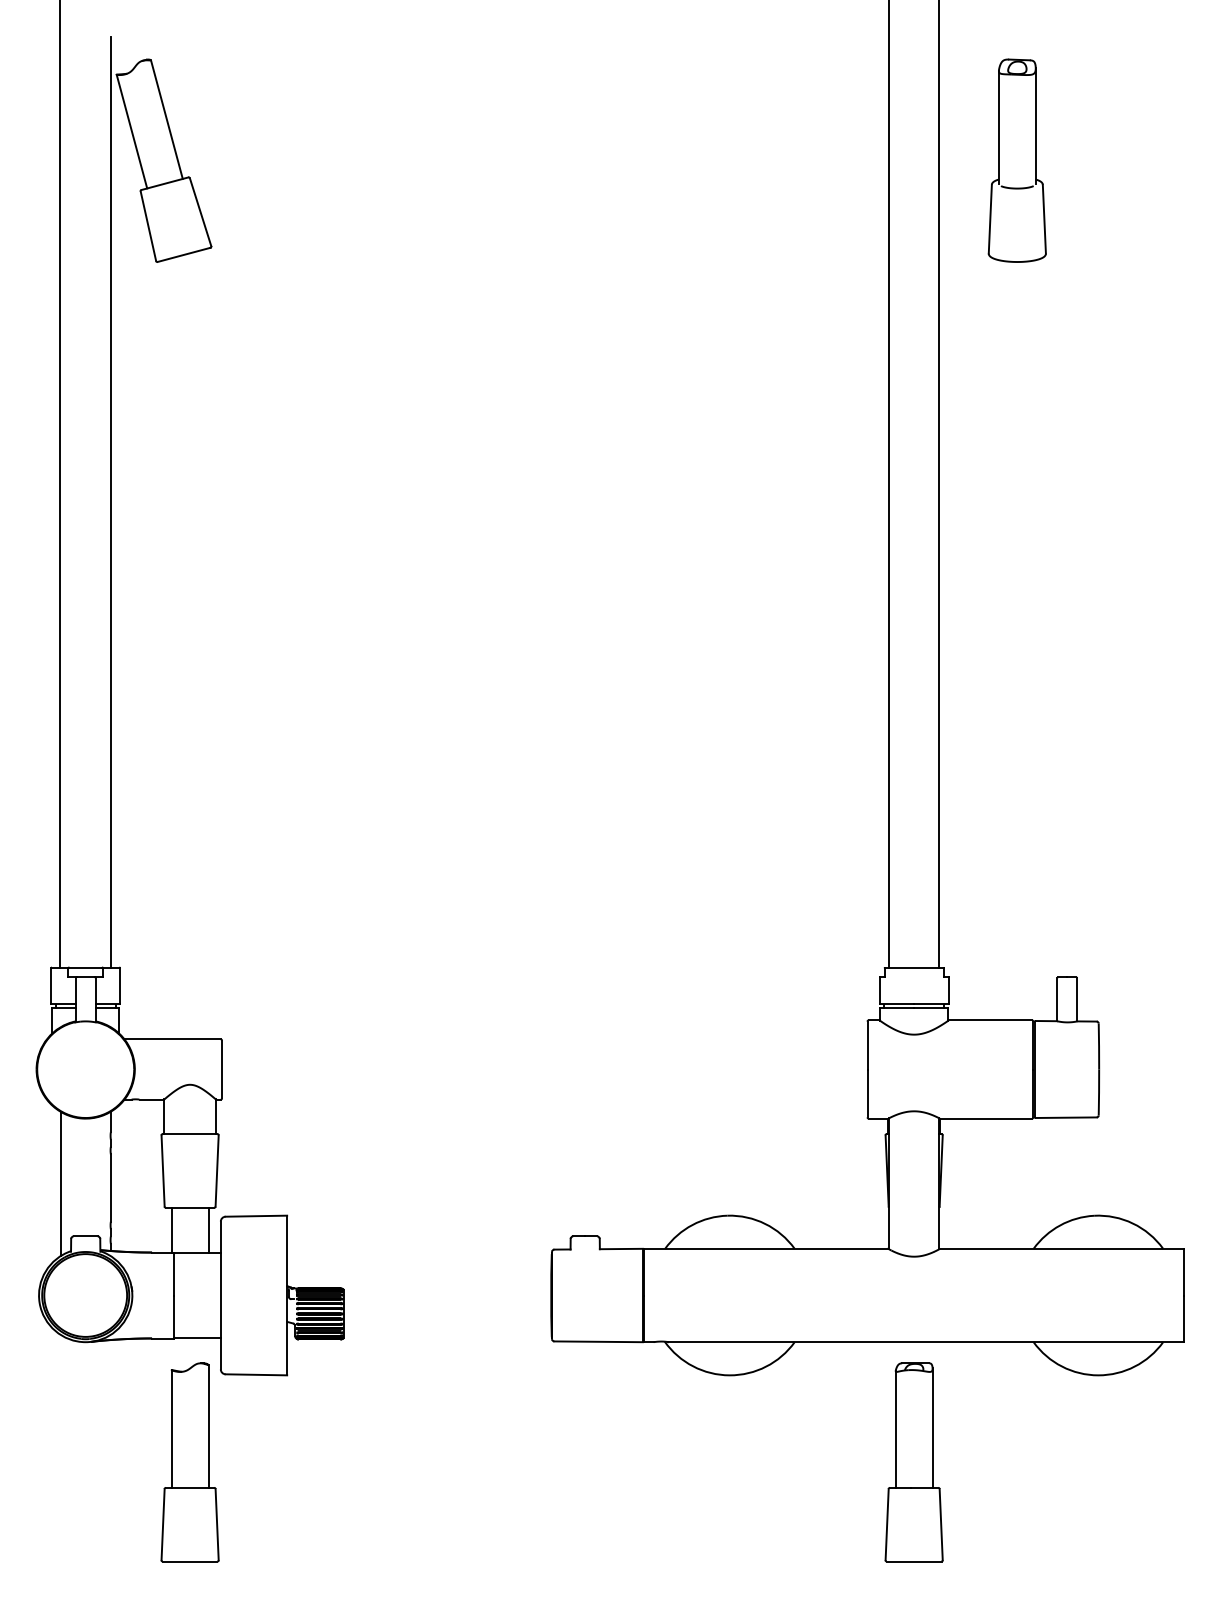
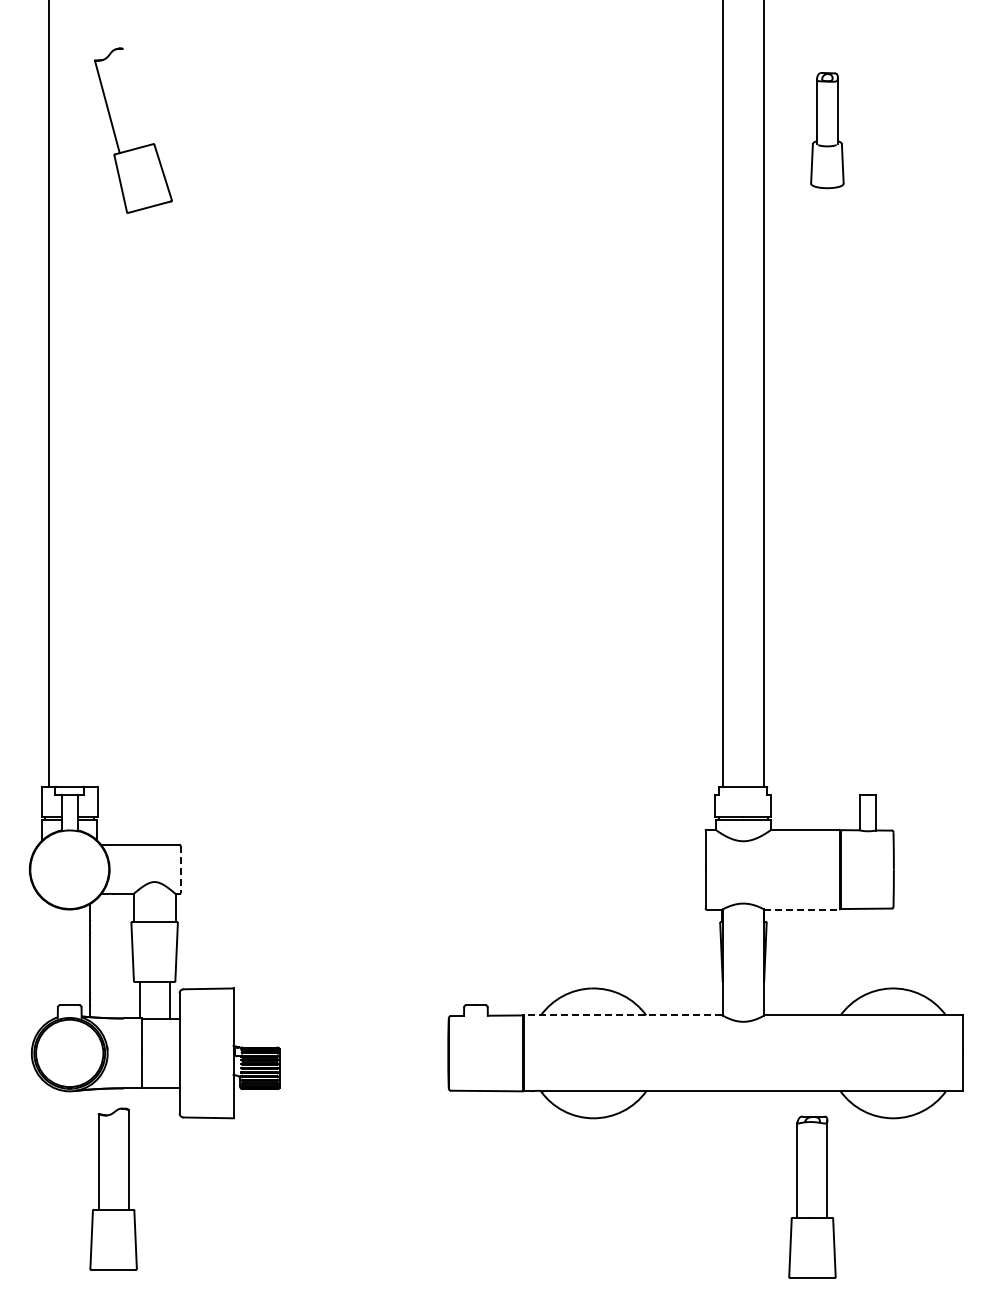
line: (166, 118) -> (135, 96), removed
part: (1017, 160) -> (827, 130), size x0.7
line: (111, 502) -> (90, 408), removed
line: (221, 1070) -> (180, 870), solid -> dashed
line: (986, 1118) -> (802, 909), solid -> dashed
line: (60, 1183) -> (49, 962), removed
line: (765, 1248) -> (622, 1015), solid -> dashed
part: (189, 1461) -> (113, 1188), moved
part: (914, 1461) -> (812, 1196), moved

